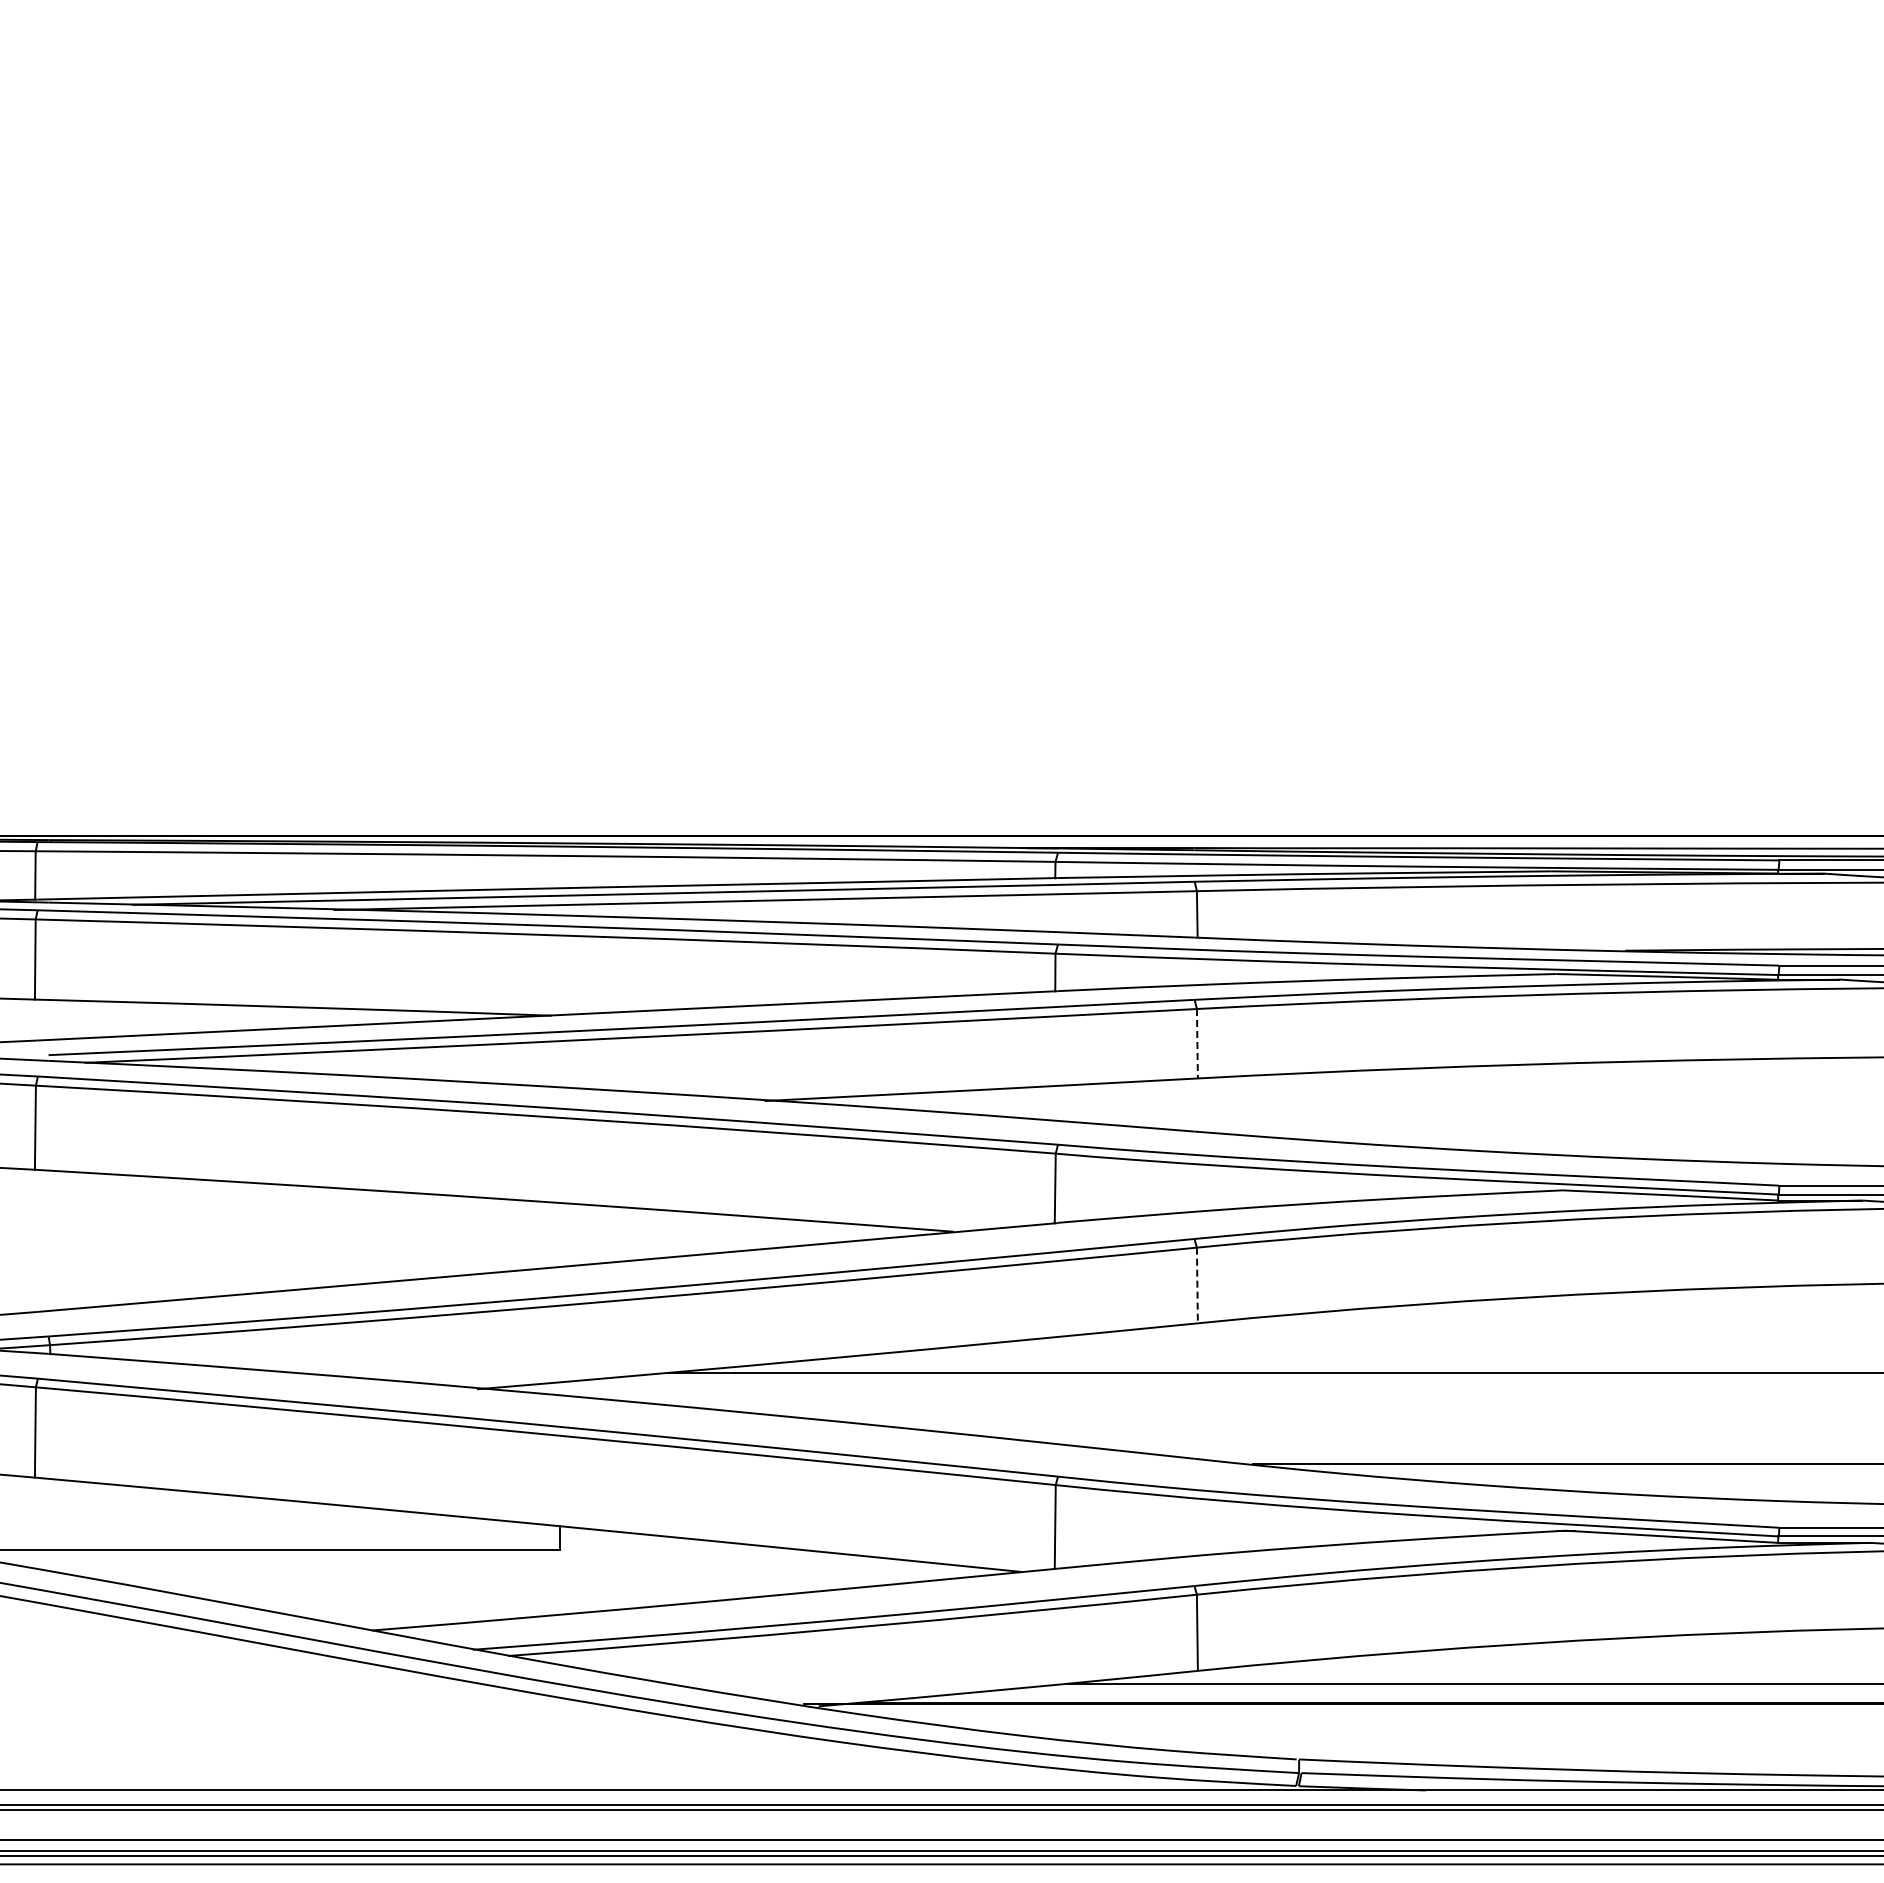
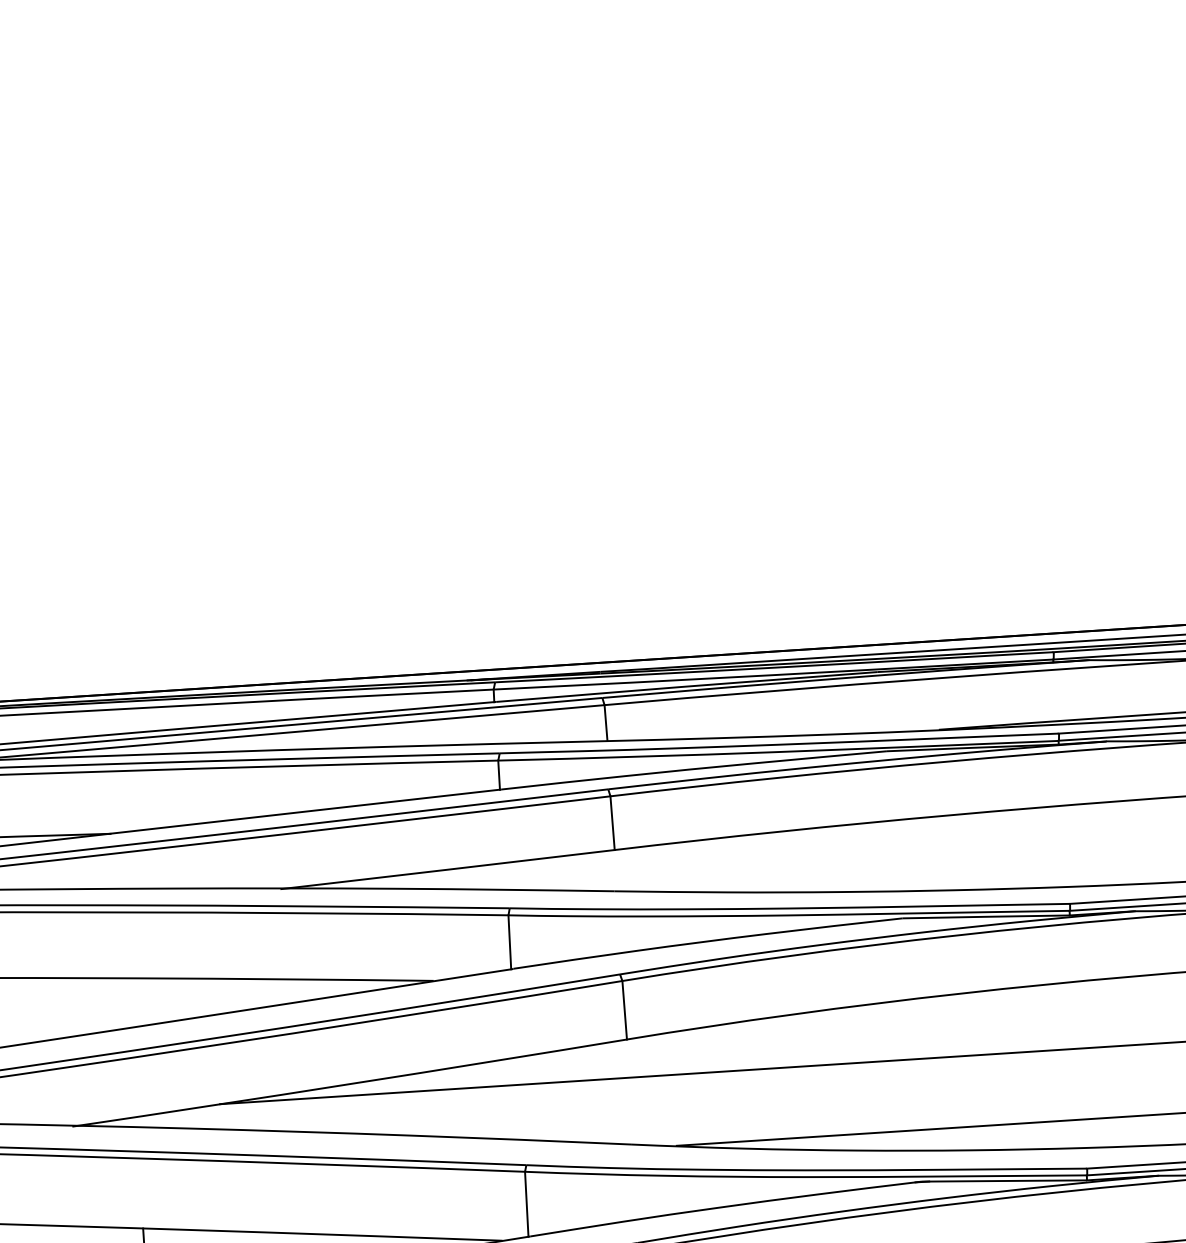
line: (1197, 1043) -> (612, 822), dashed -> solid
line: (1197, 1285) -> (624, 1010), dashed -> solid

